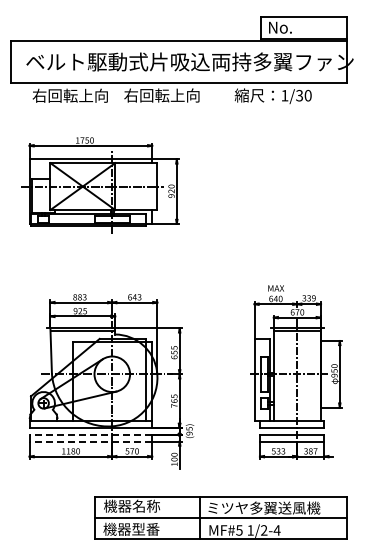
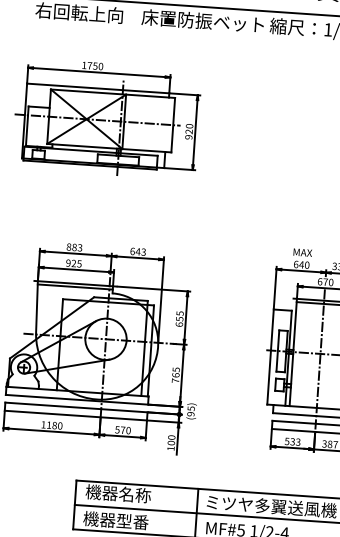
text: (176, 95) -> (202, 21), 右回転上向 -> 床置防振ベット
line: (90, 434) -> (75, 407), dashed -> solid
line: (90, 441) -> (75, 415), dashed -> solid

